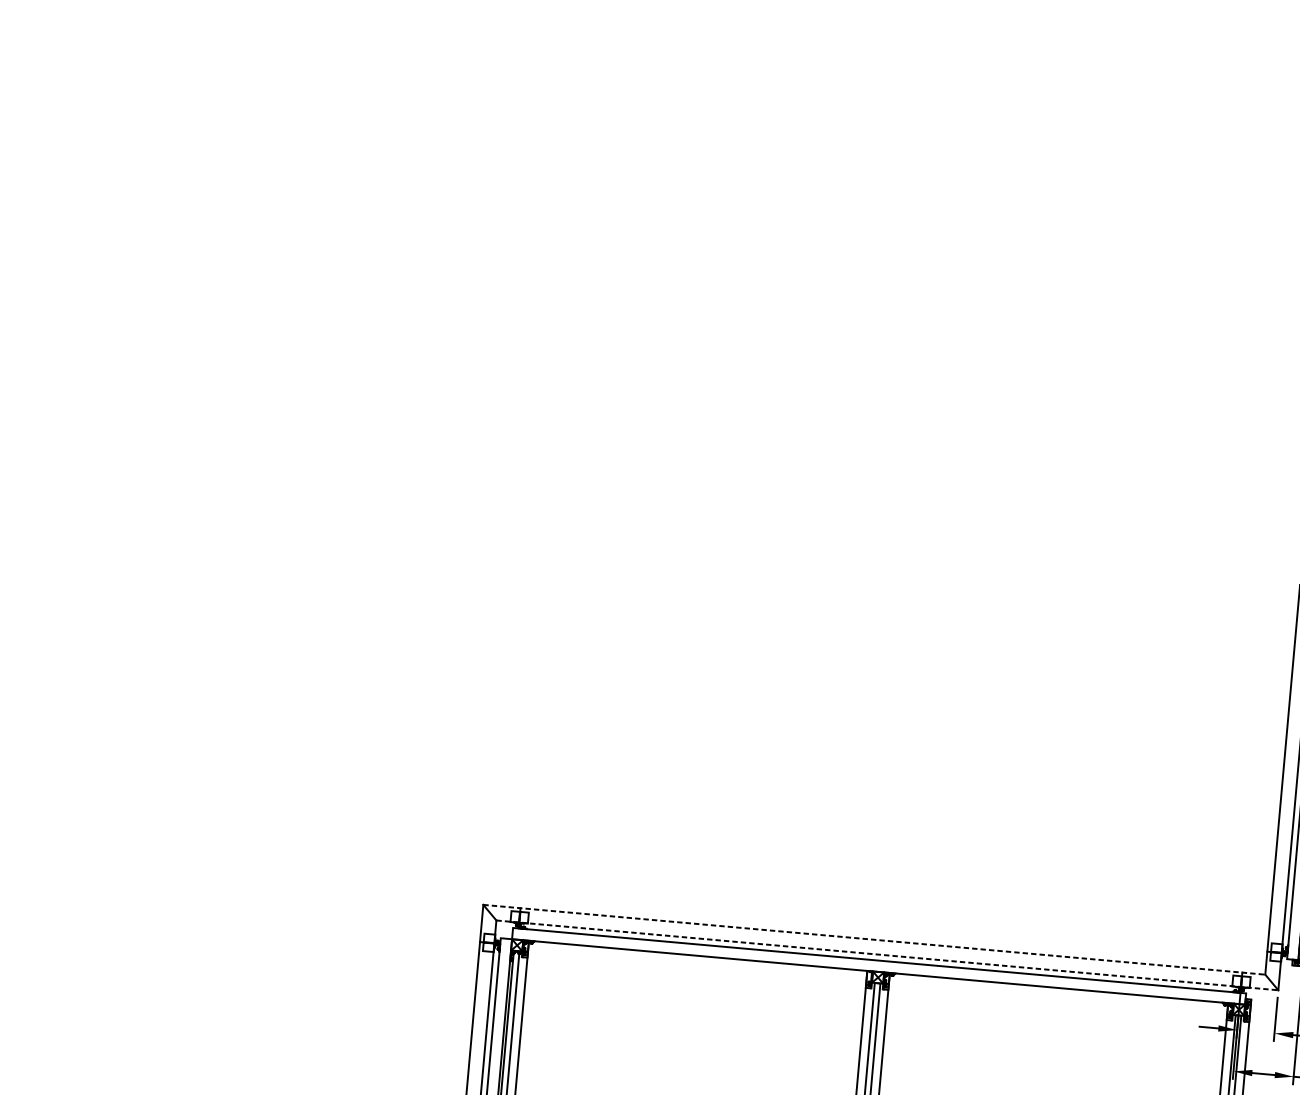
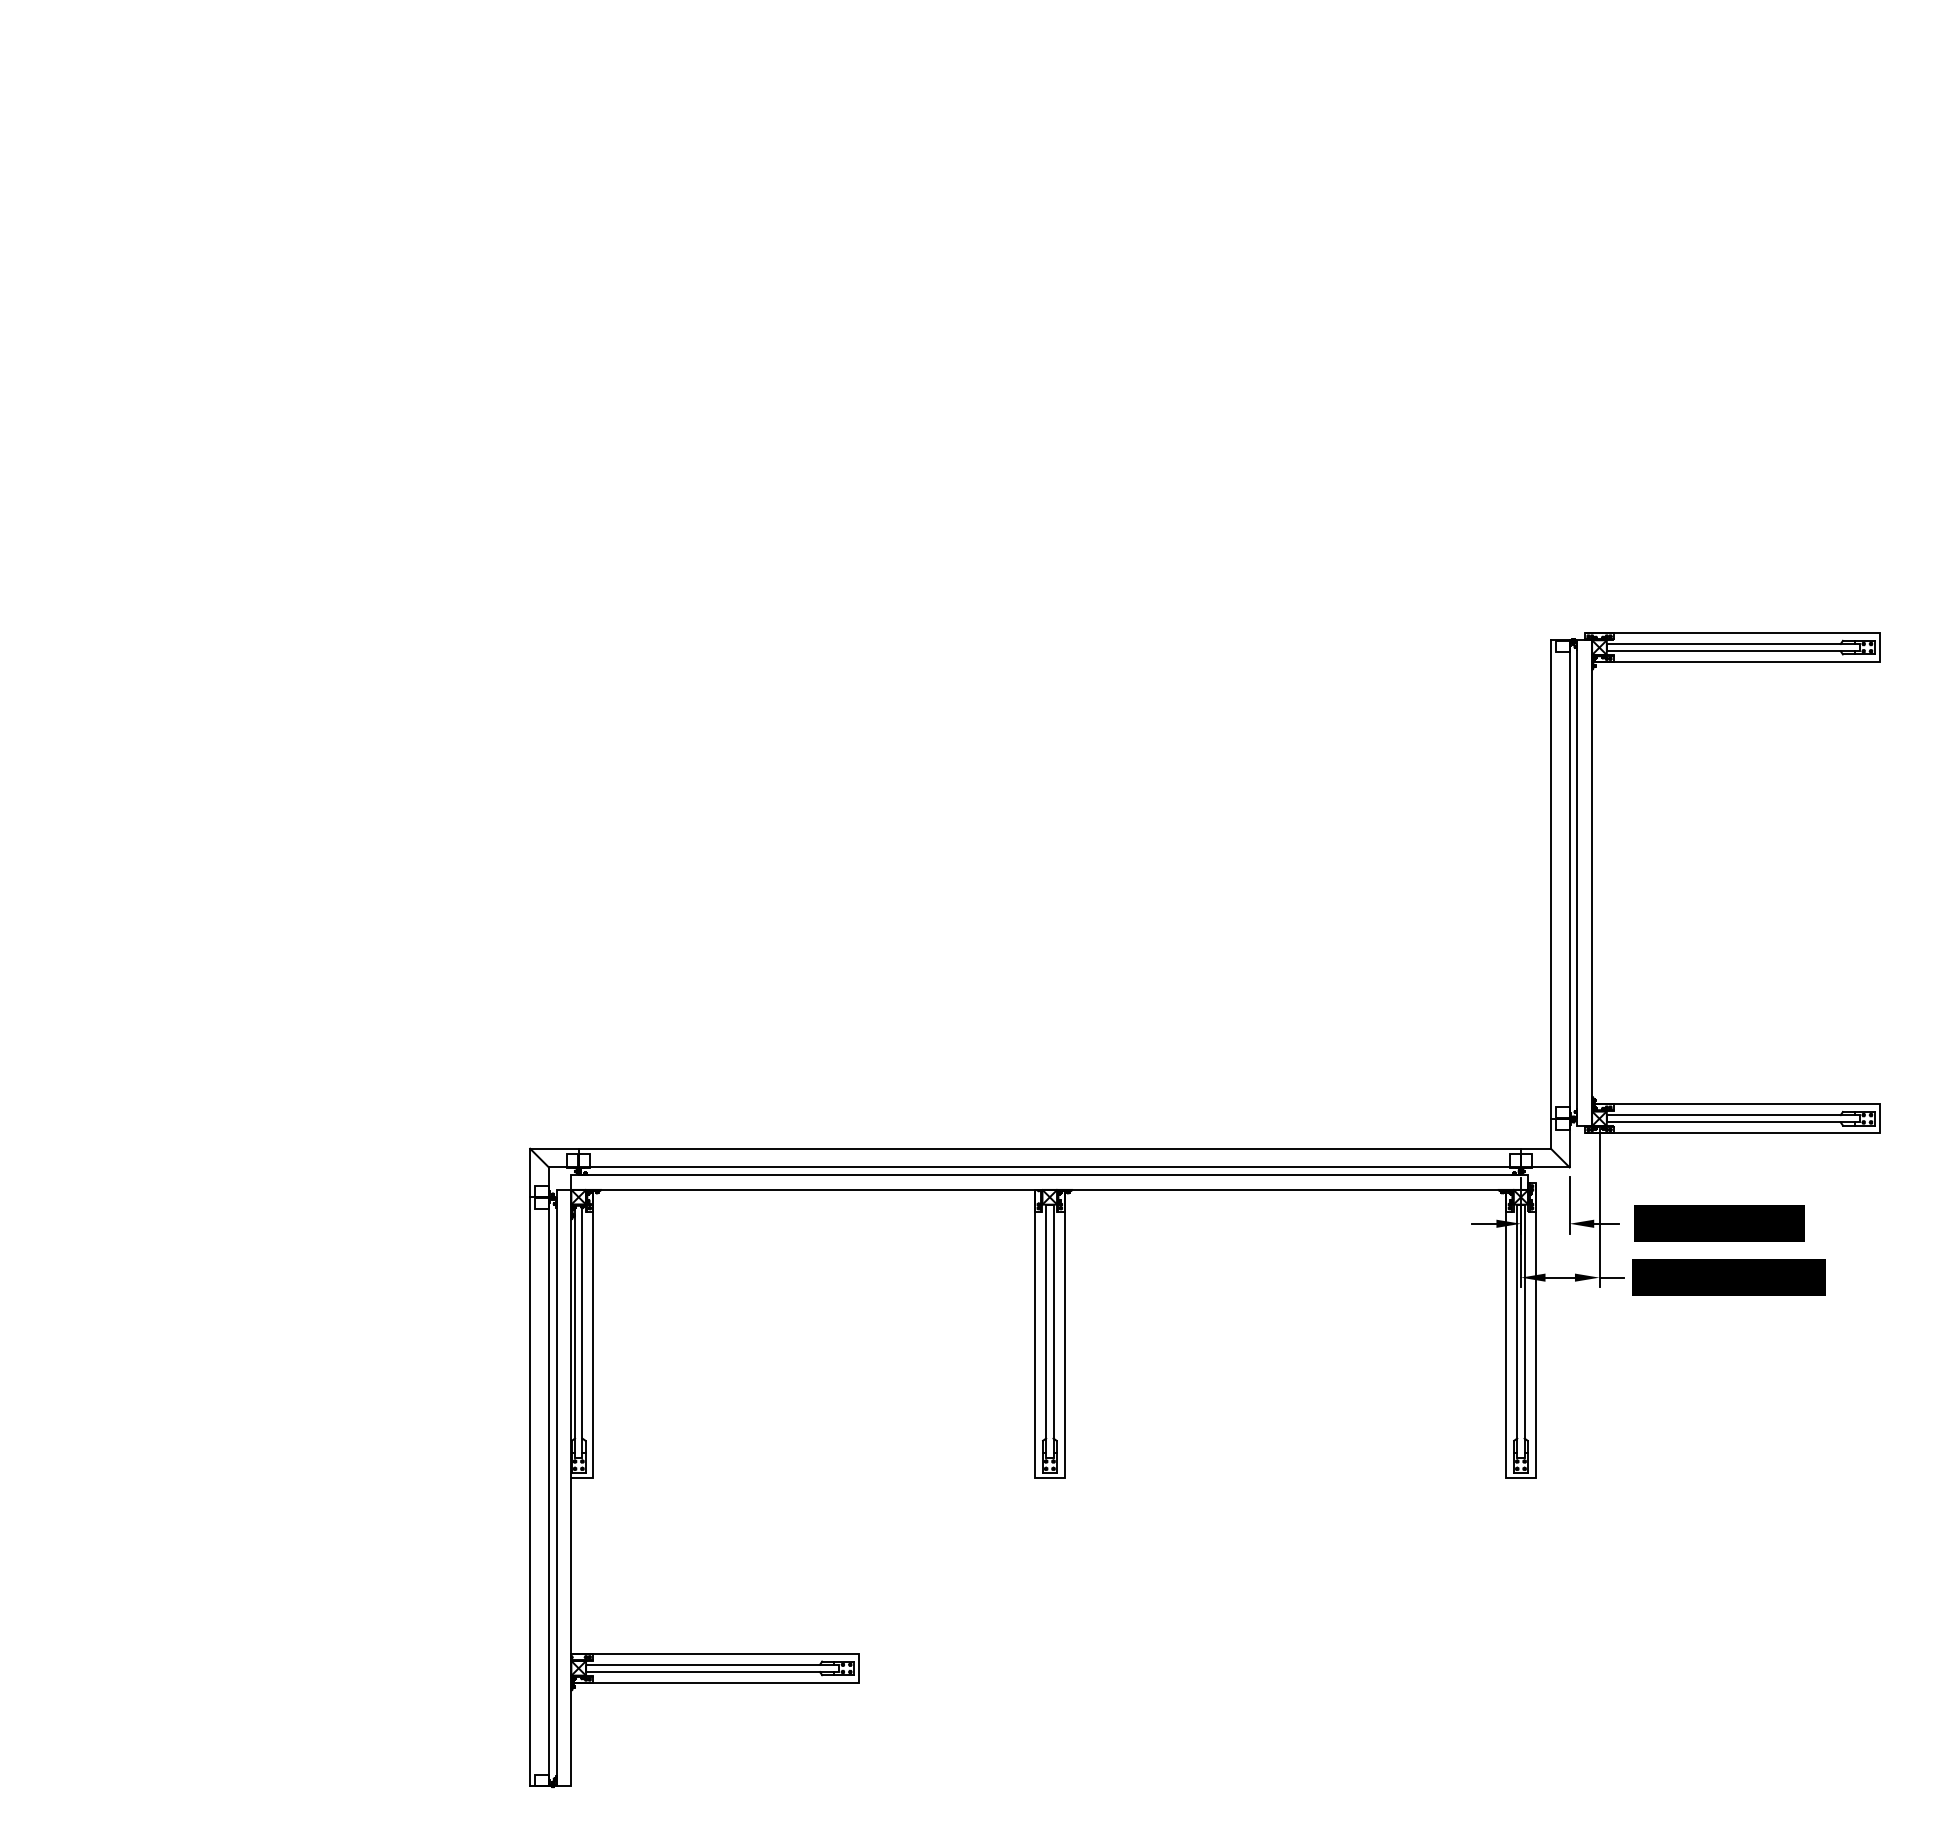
line: (875, 939) -> (1041, 1148), dashed -> solid
line: (887, 955) -> (1059, 1167), dashed -> solid

